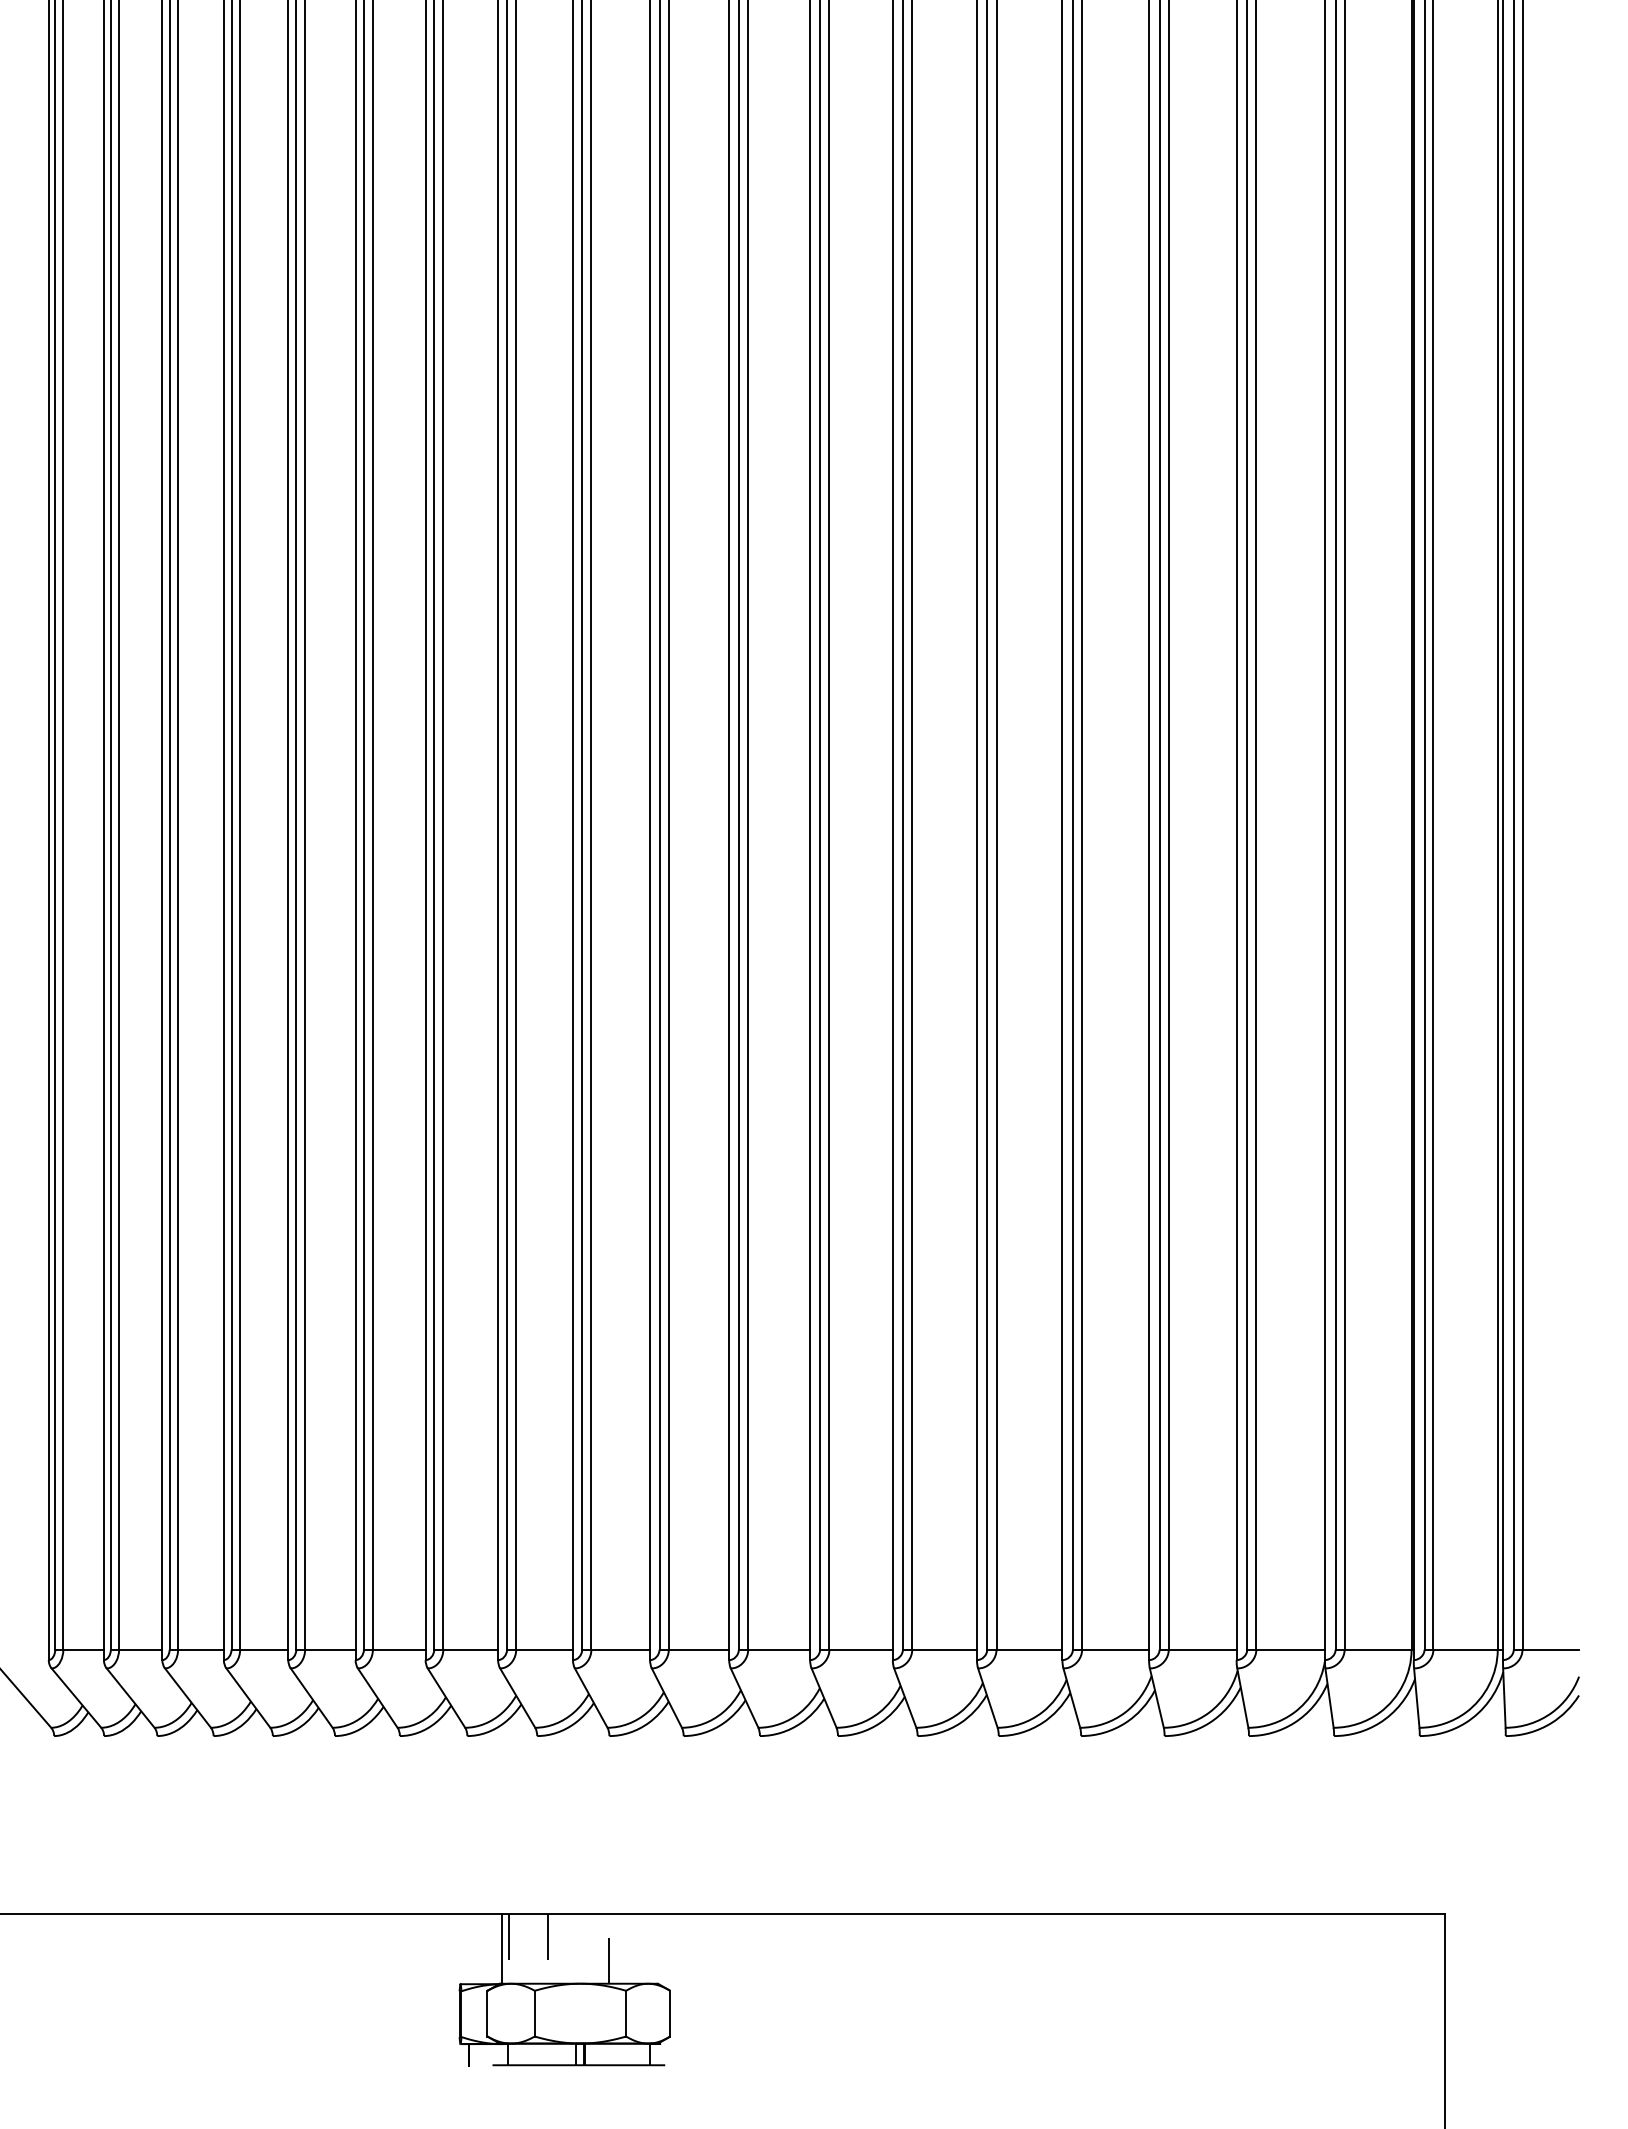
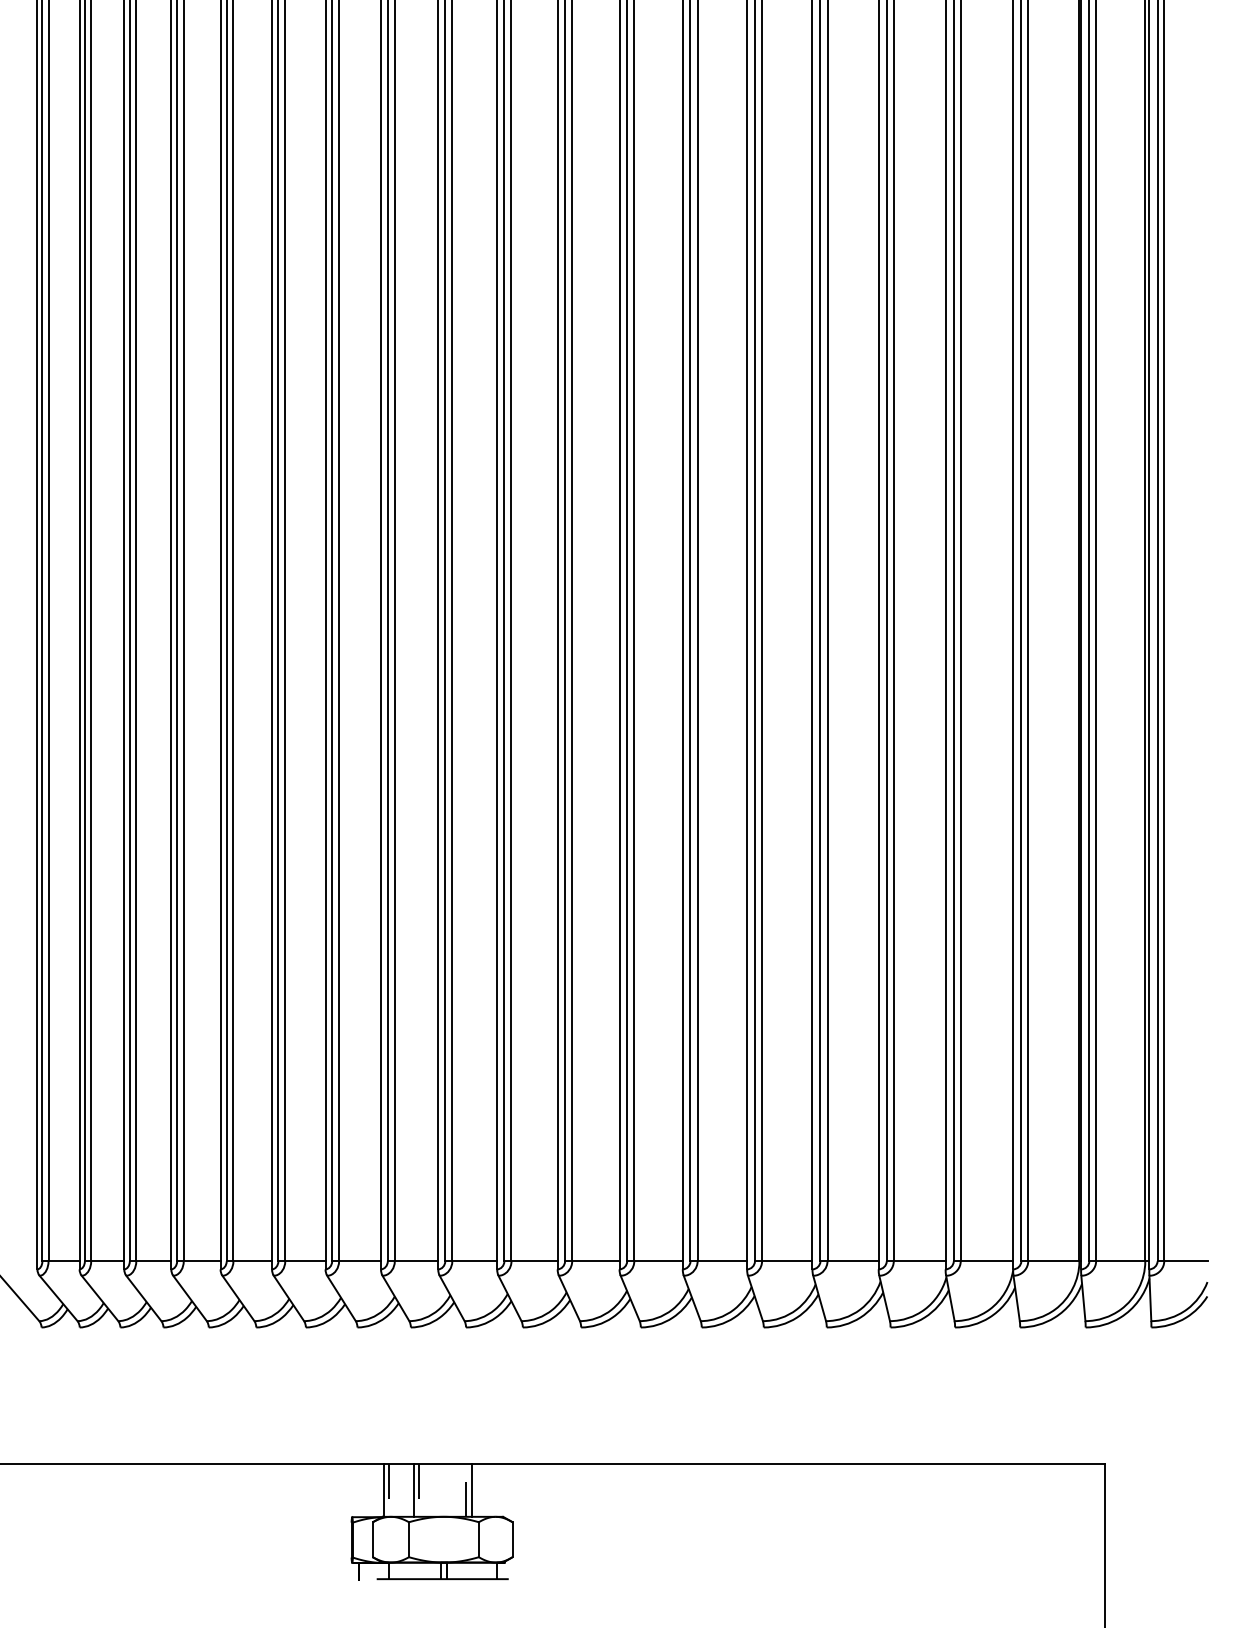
line: (540, 1947) -> (413, 1489), added
line: (616, 1947) -> (471, 1489), added

